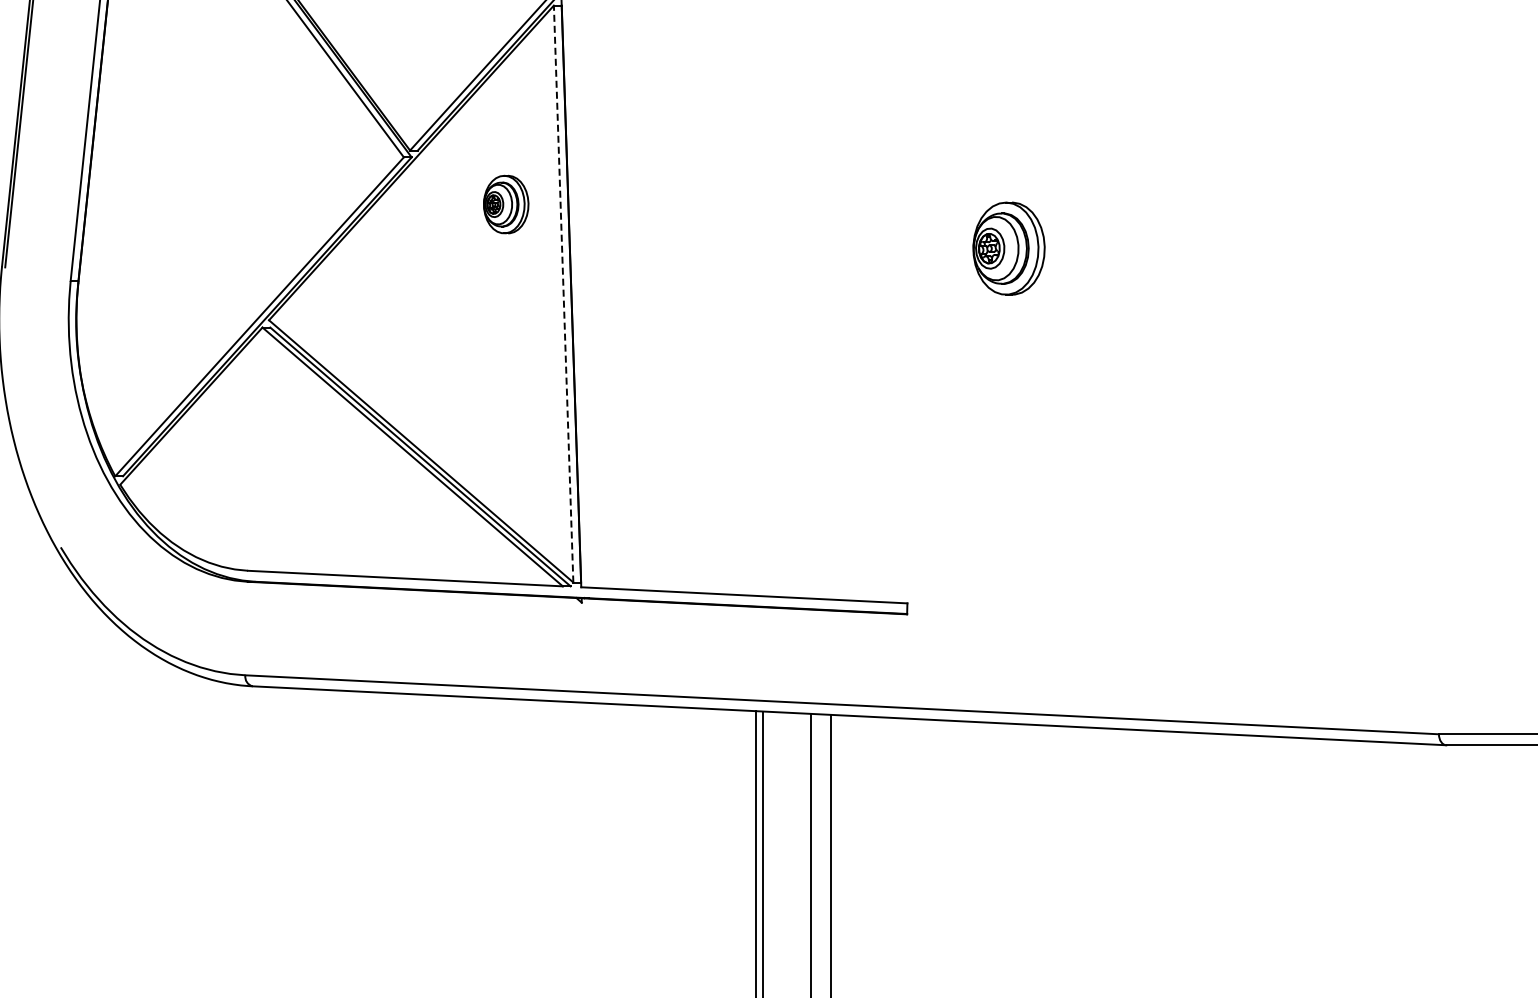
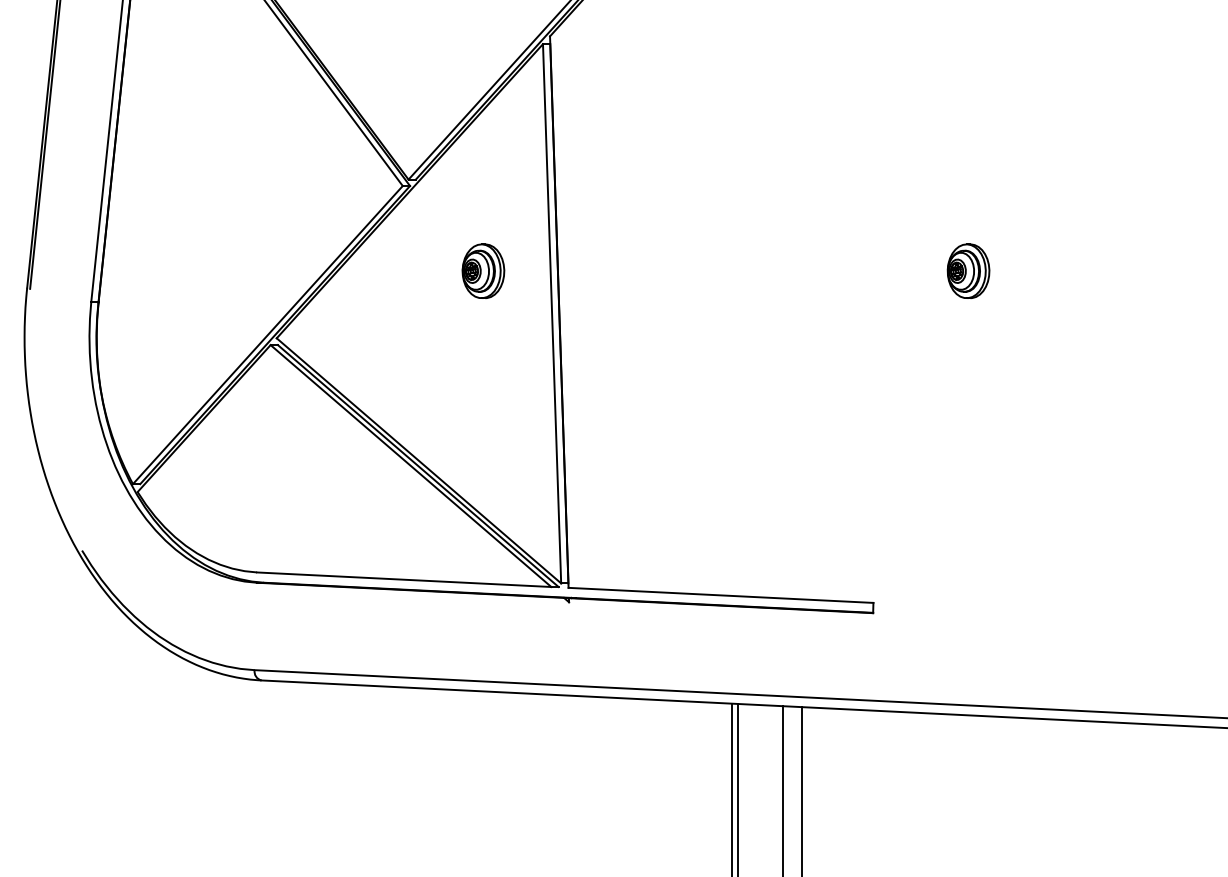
part: (506, 204) -> (483, 271), moved
part: (1009, 248) -> (968, 271), size x0.62
line: (563, 294) -> (551, 314), dashed -> solid

